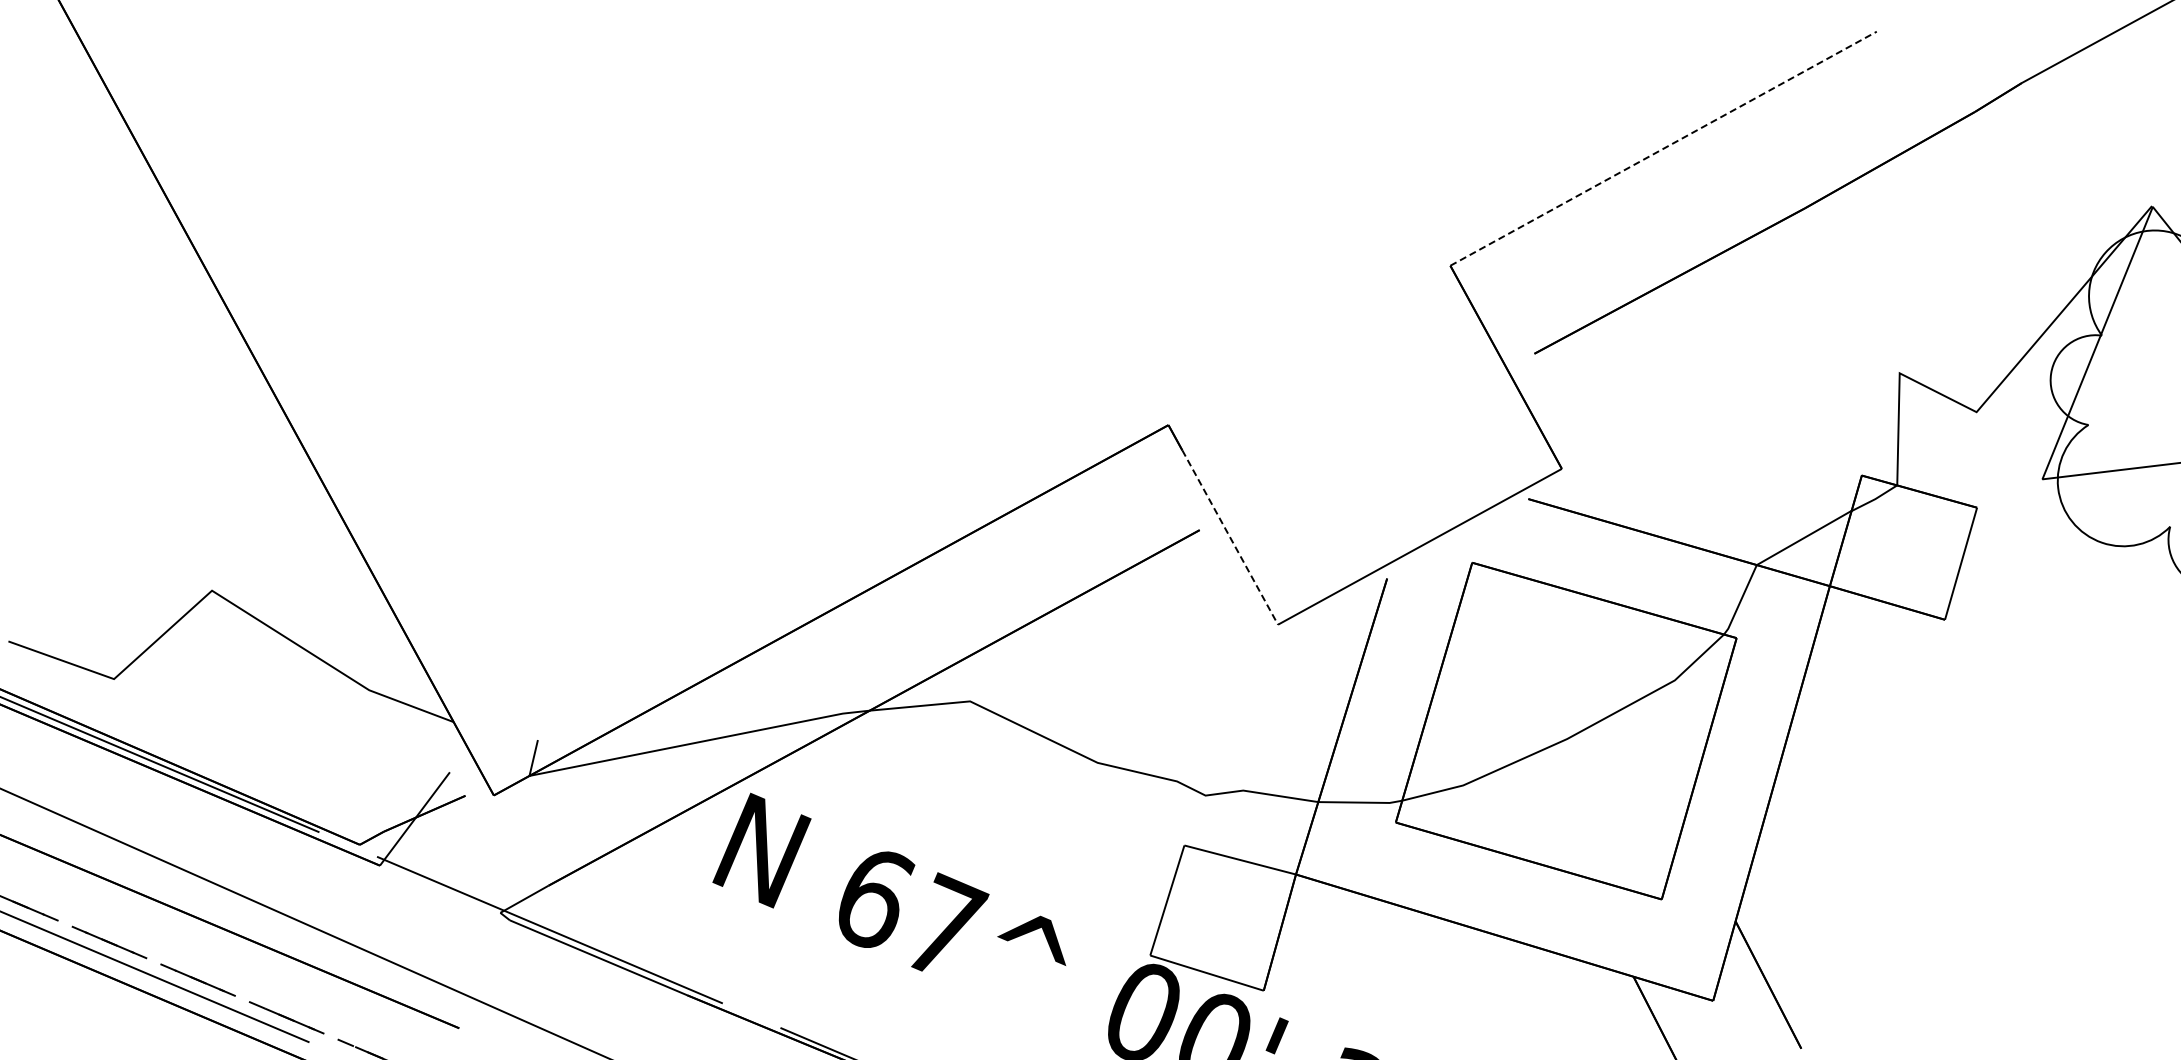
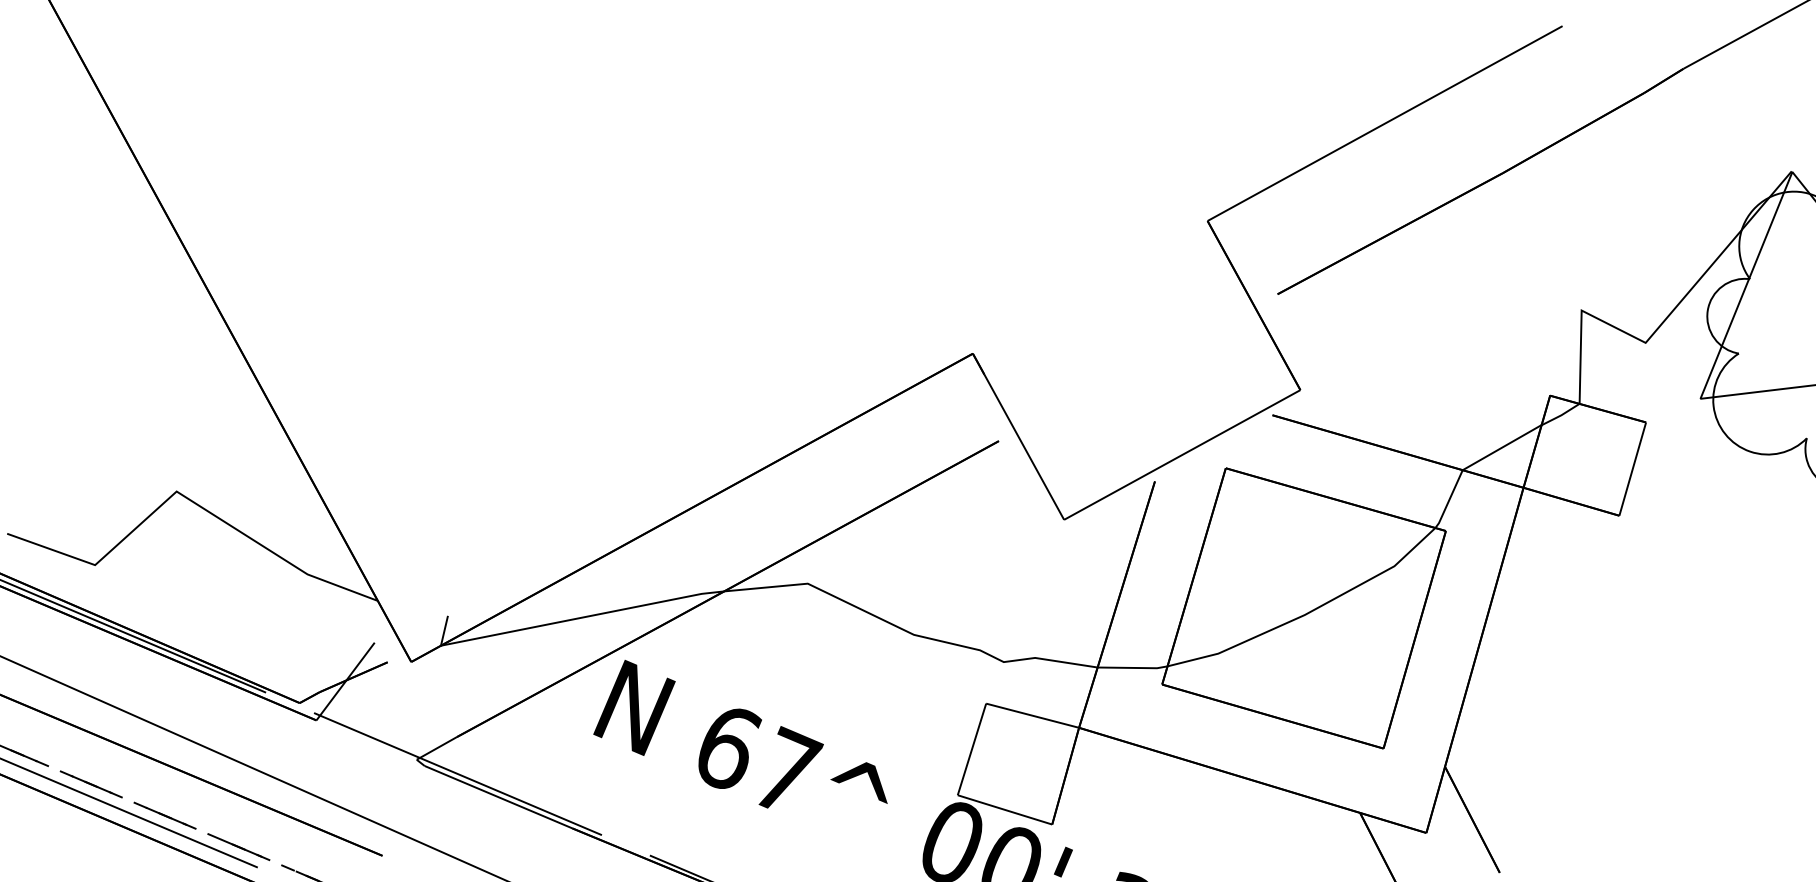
line: (1664, 148) -> (1385, 123), dashed -> solid
line: (1230, 537) -> (1024, 447), dashed -> solid

